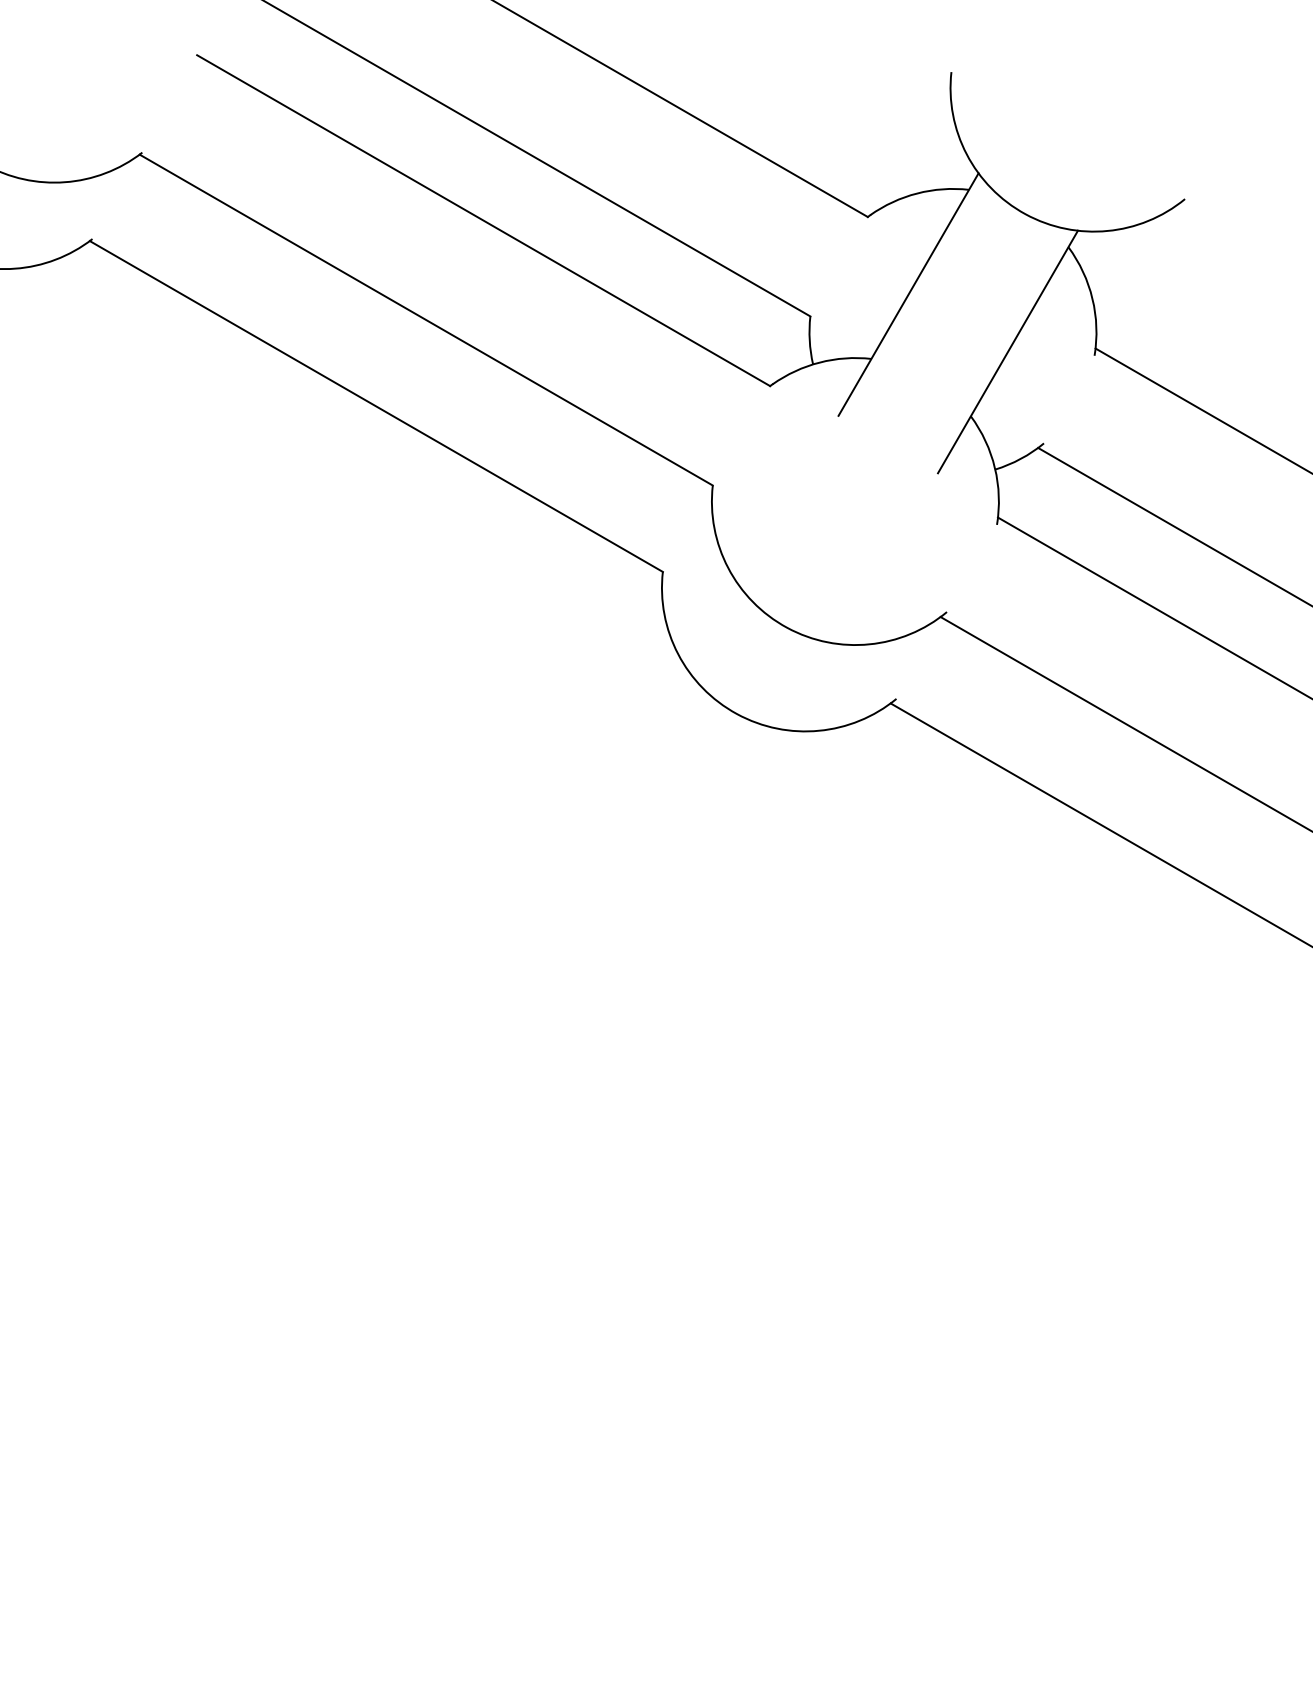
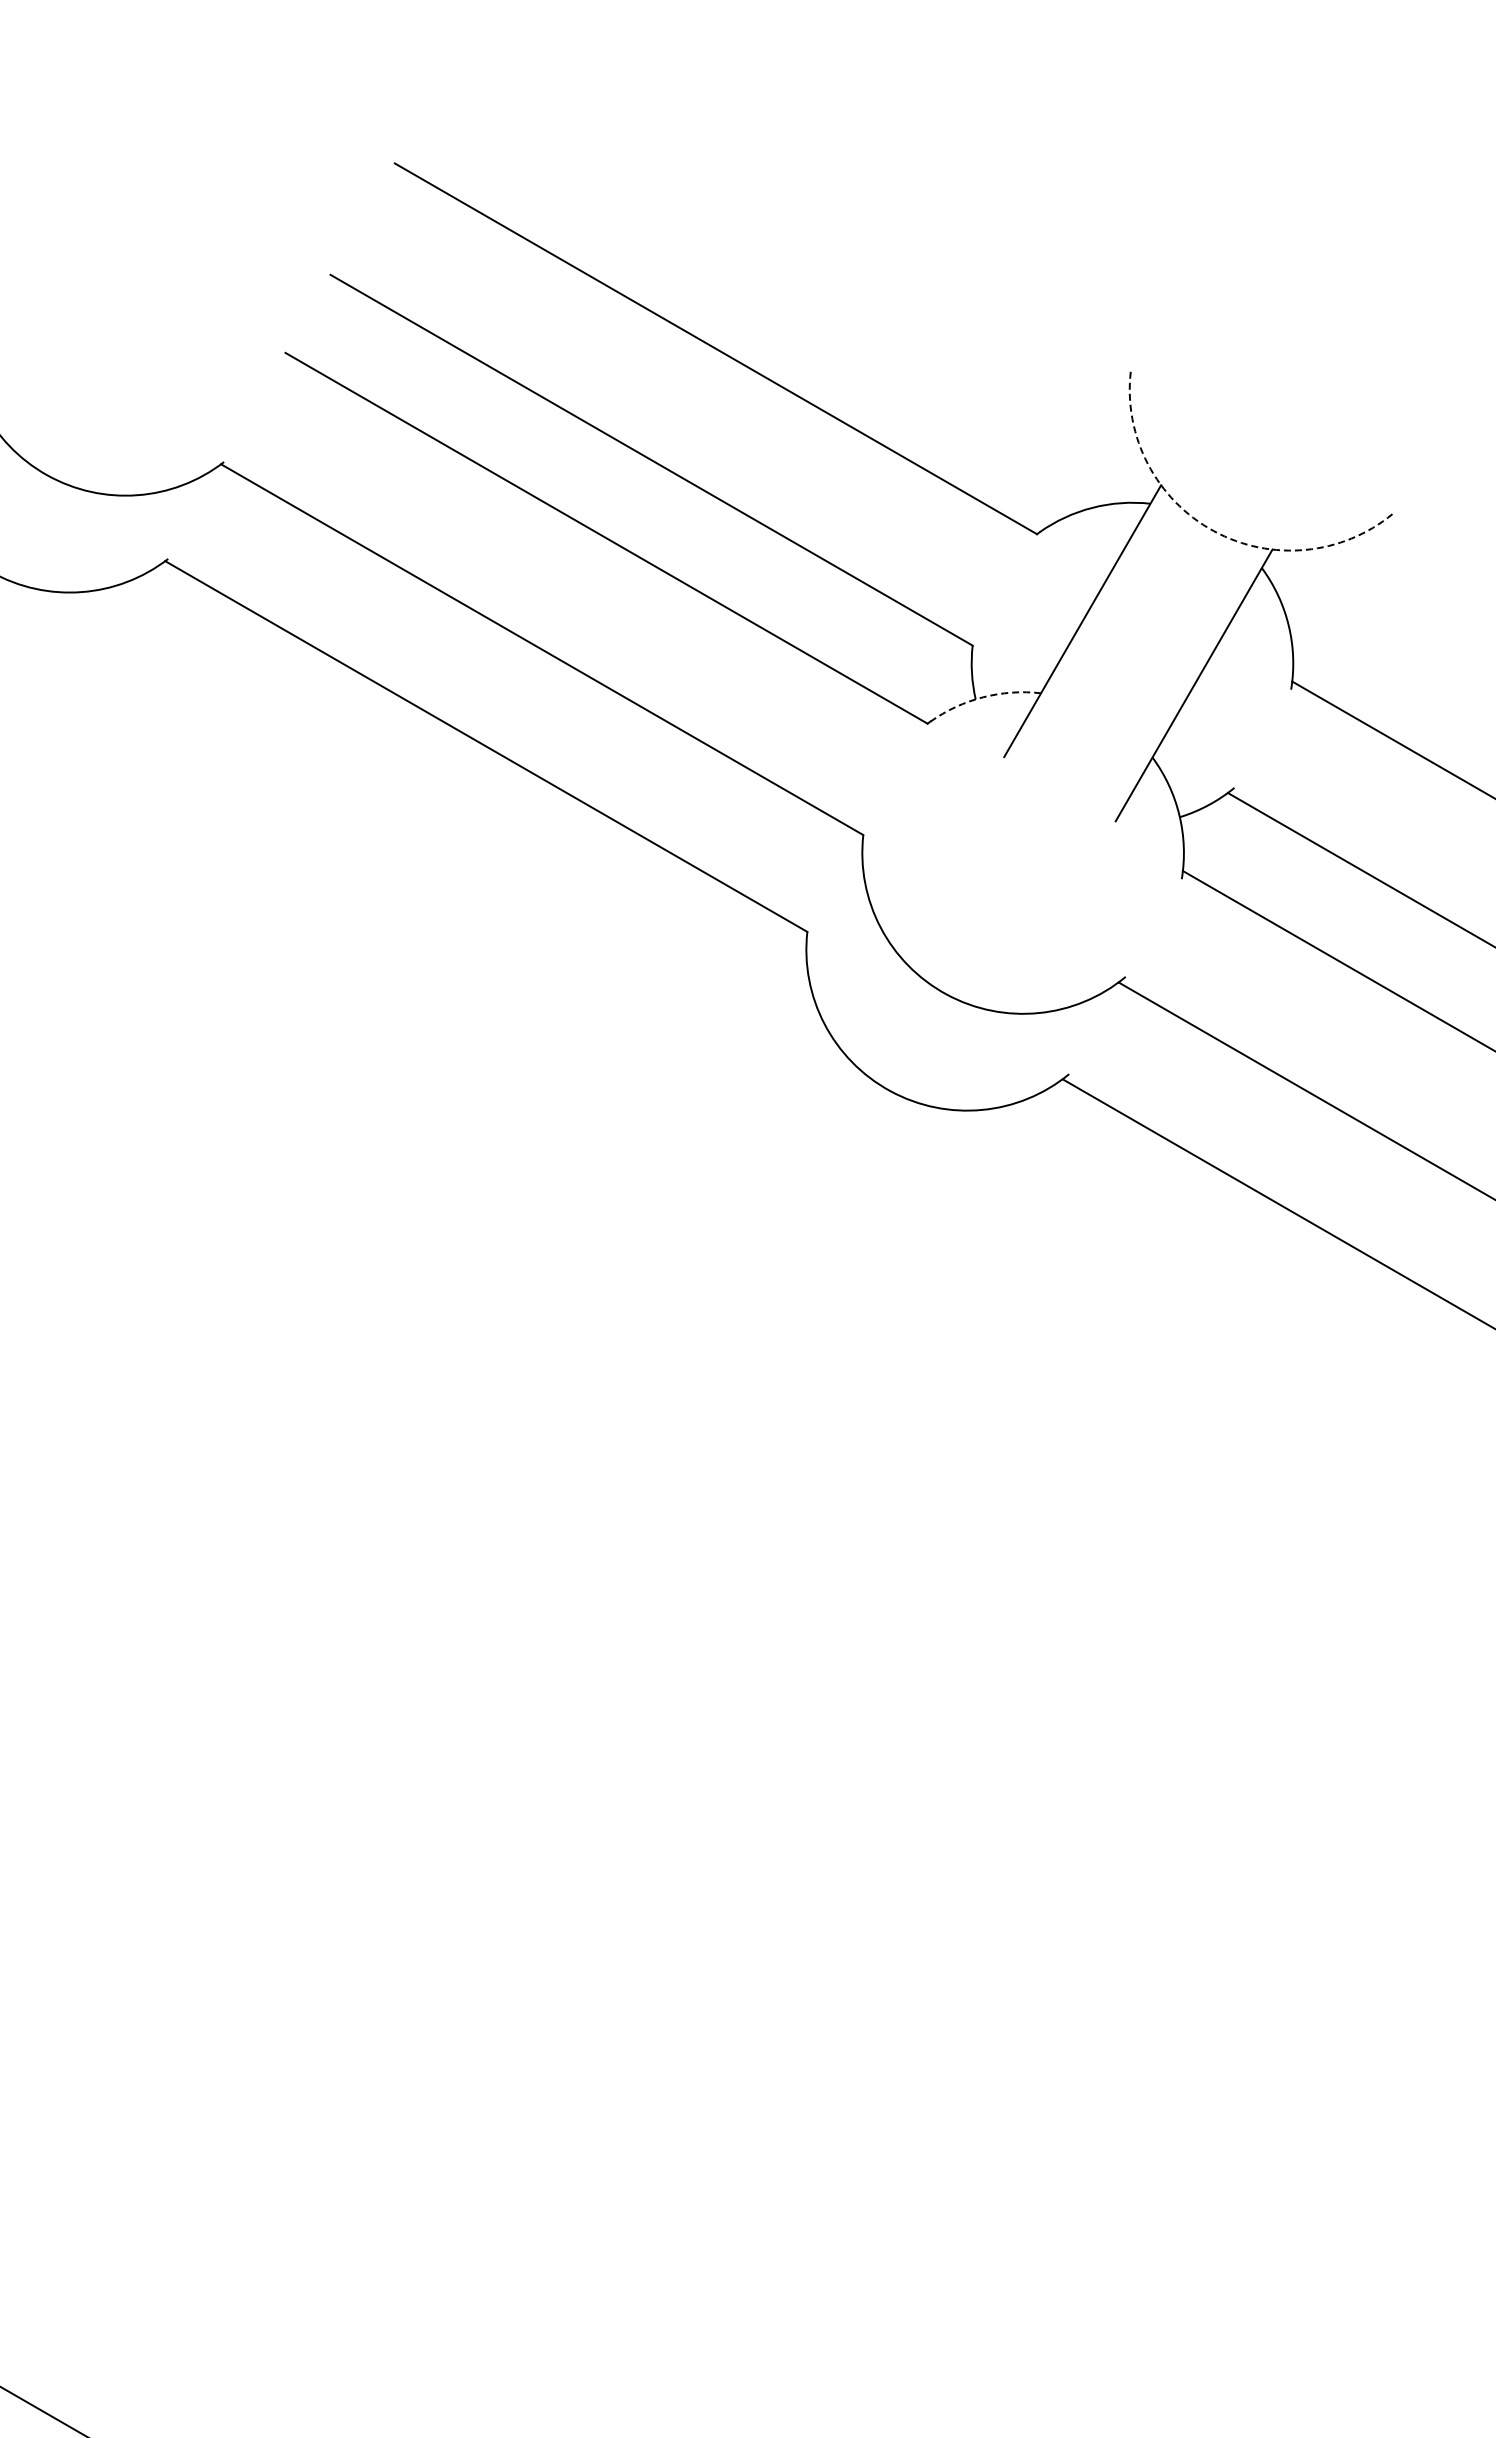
arc: (1025, 214) -> (1213, 531), solid -> dashed
arc: (820, 362) -> (983, 697), solid -> dashed

